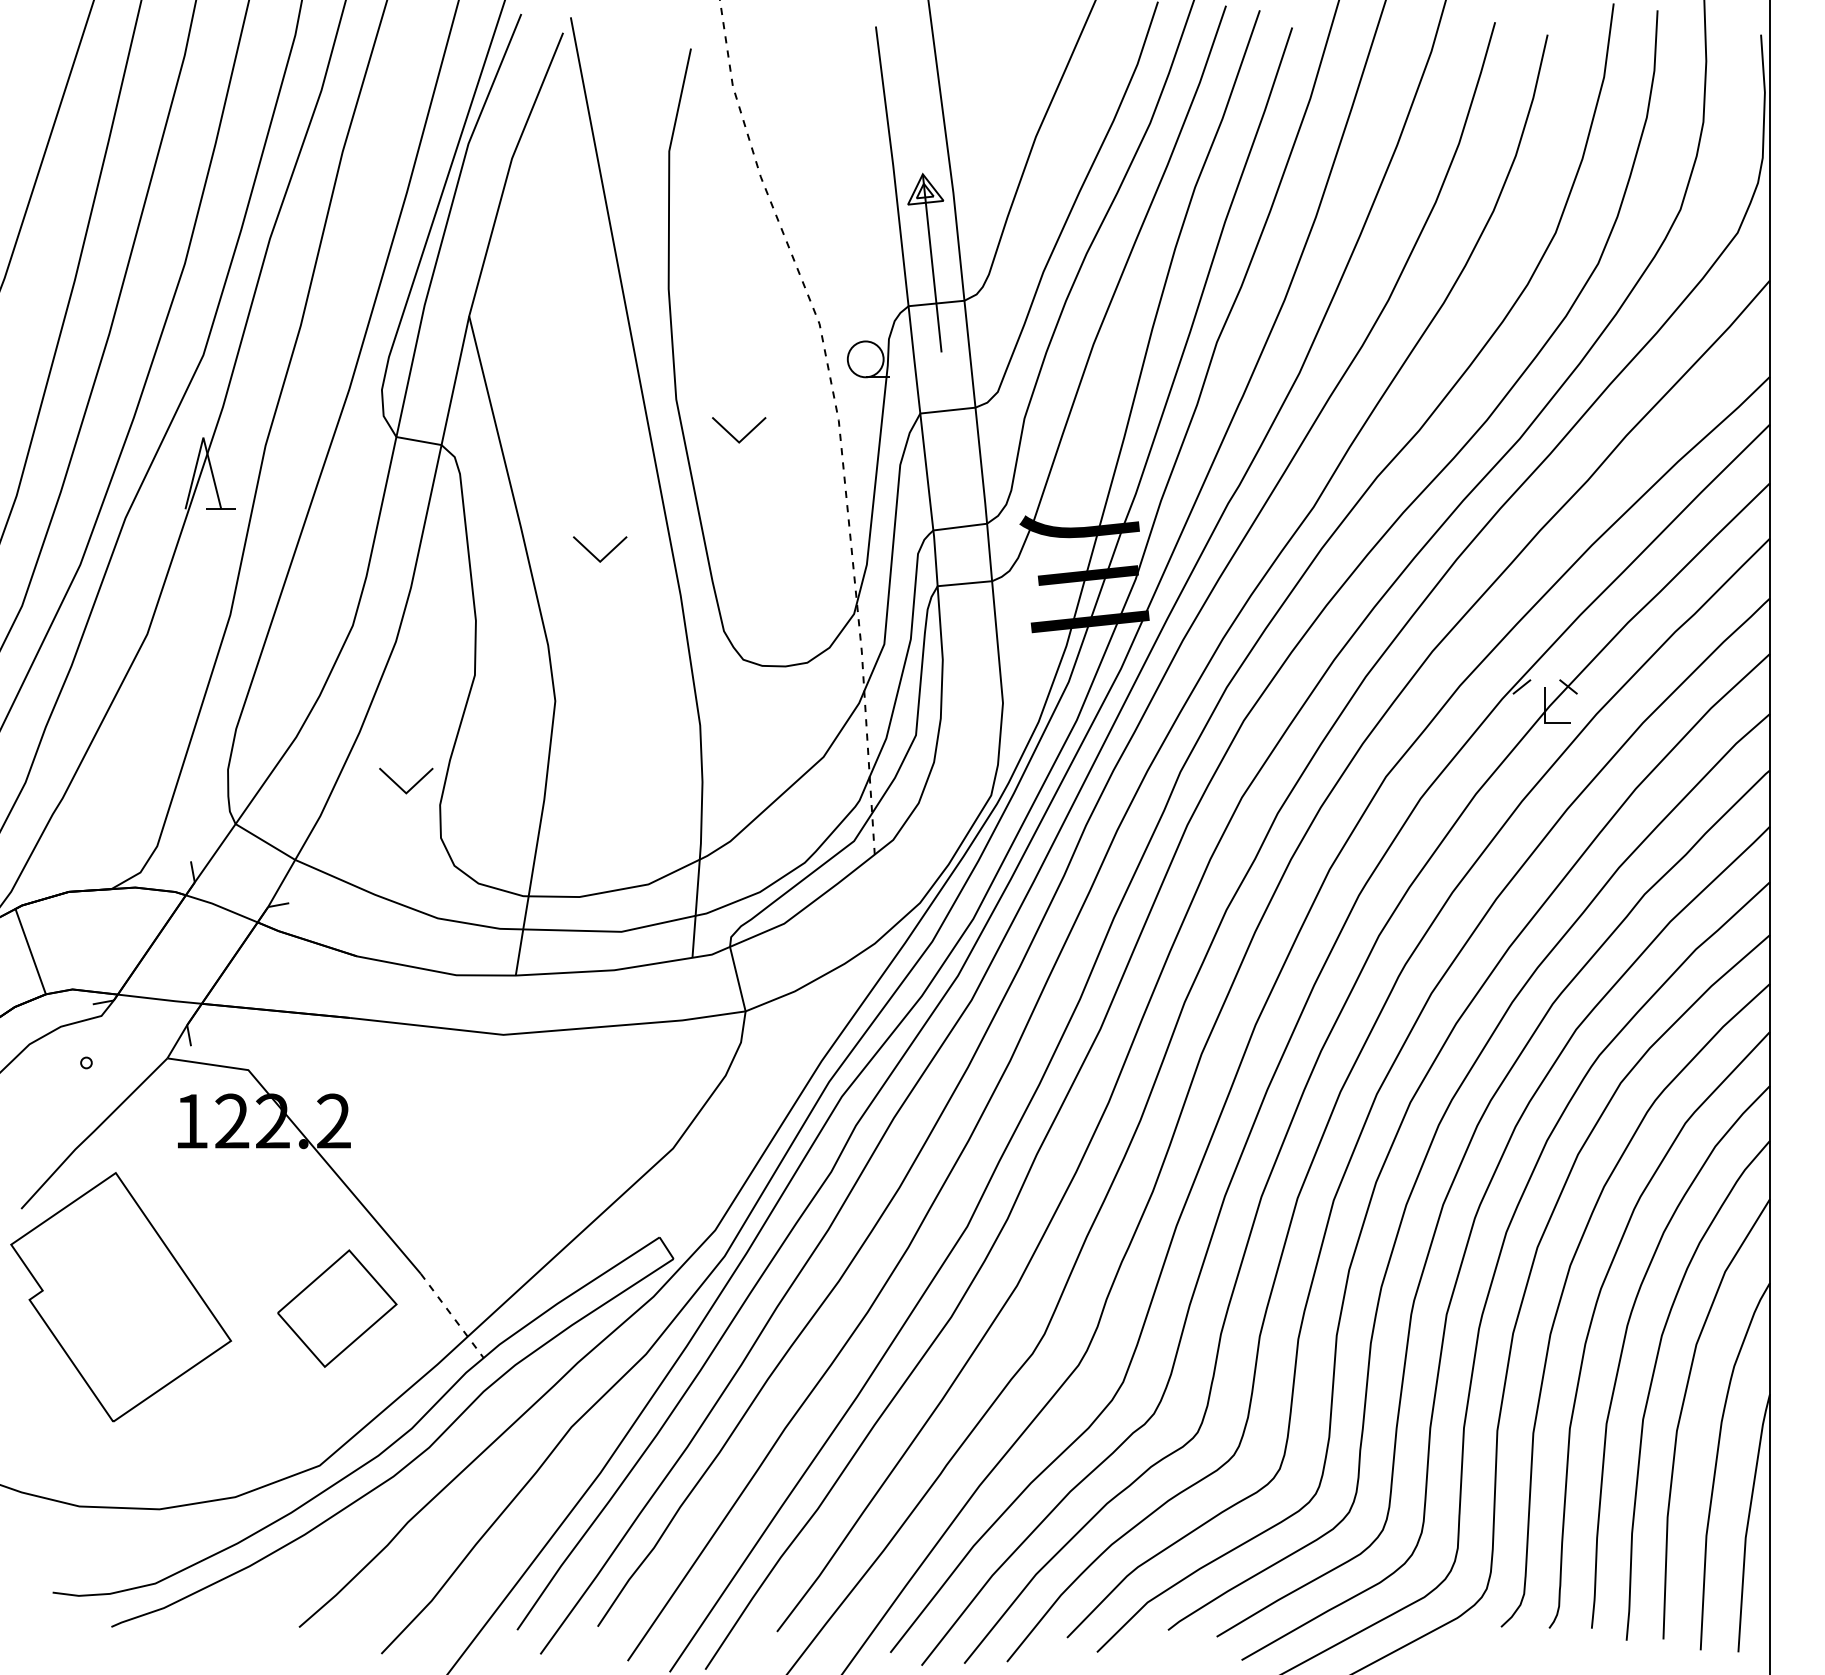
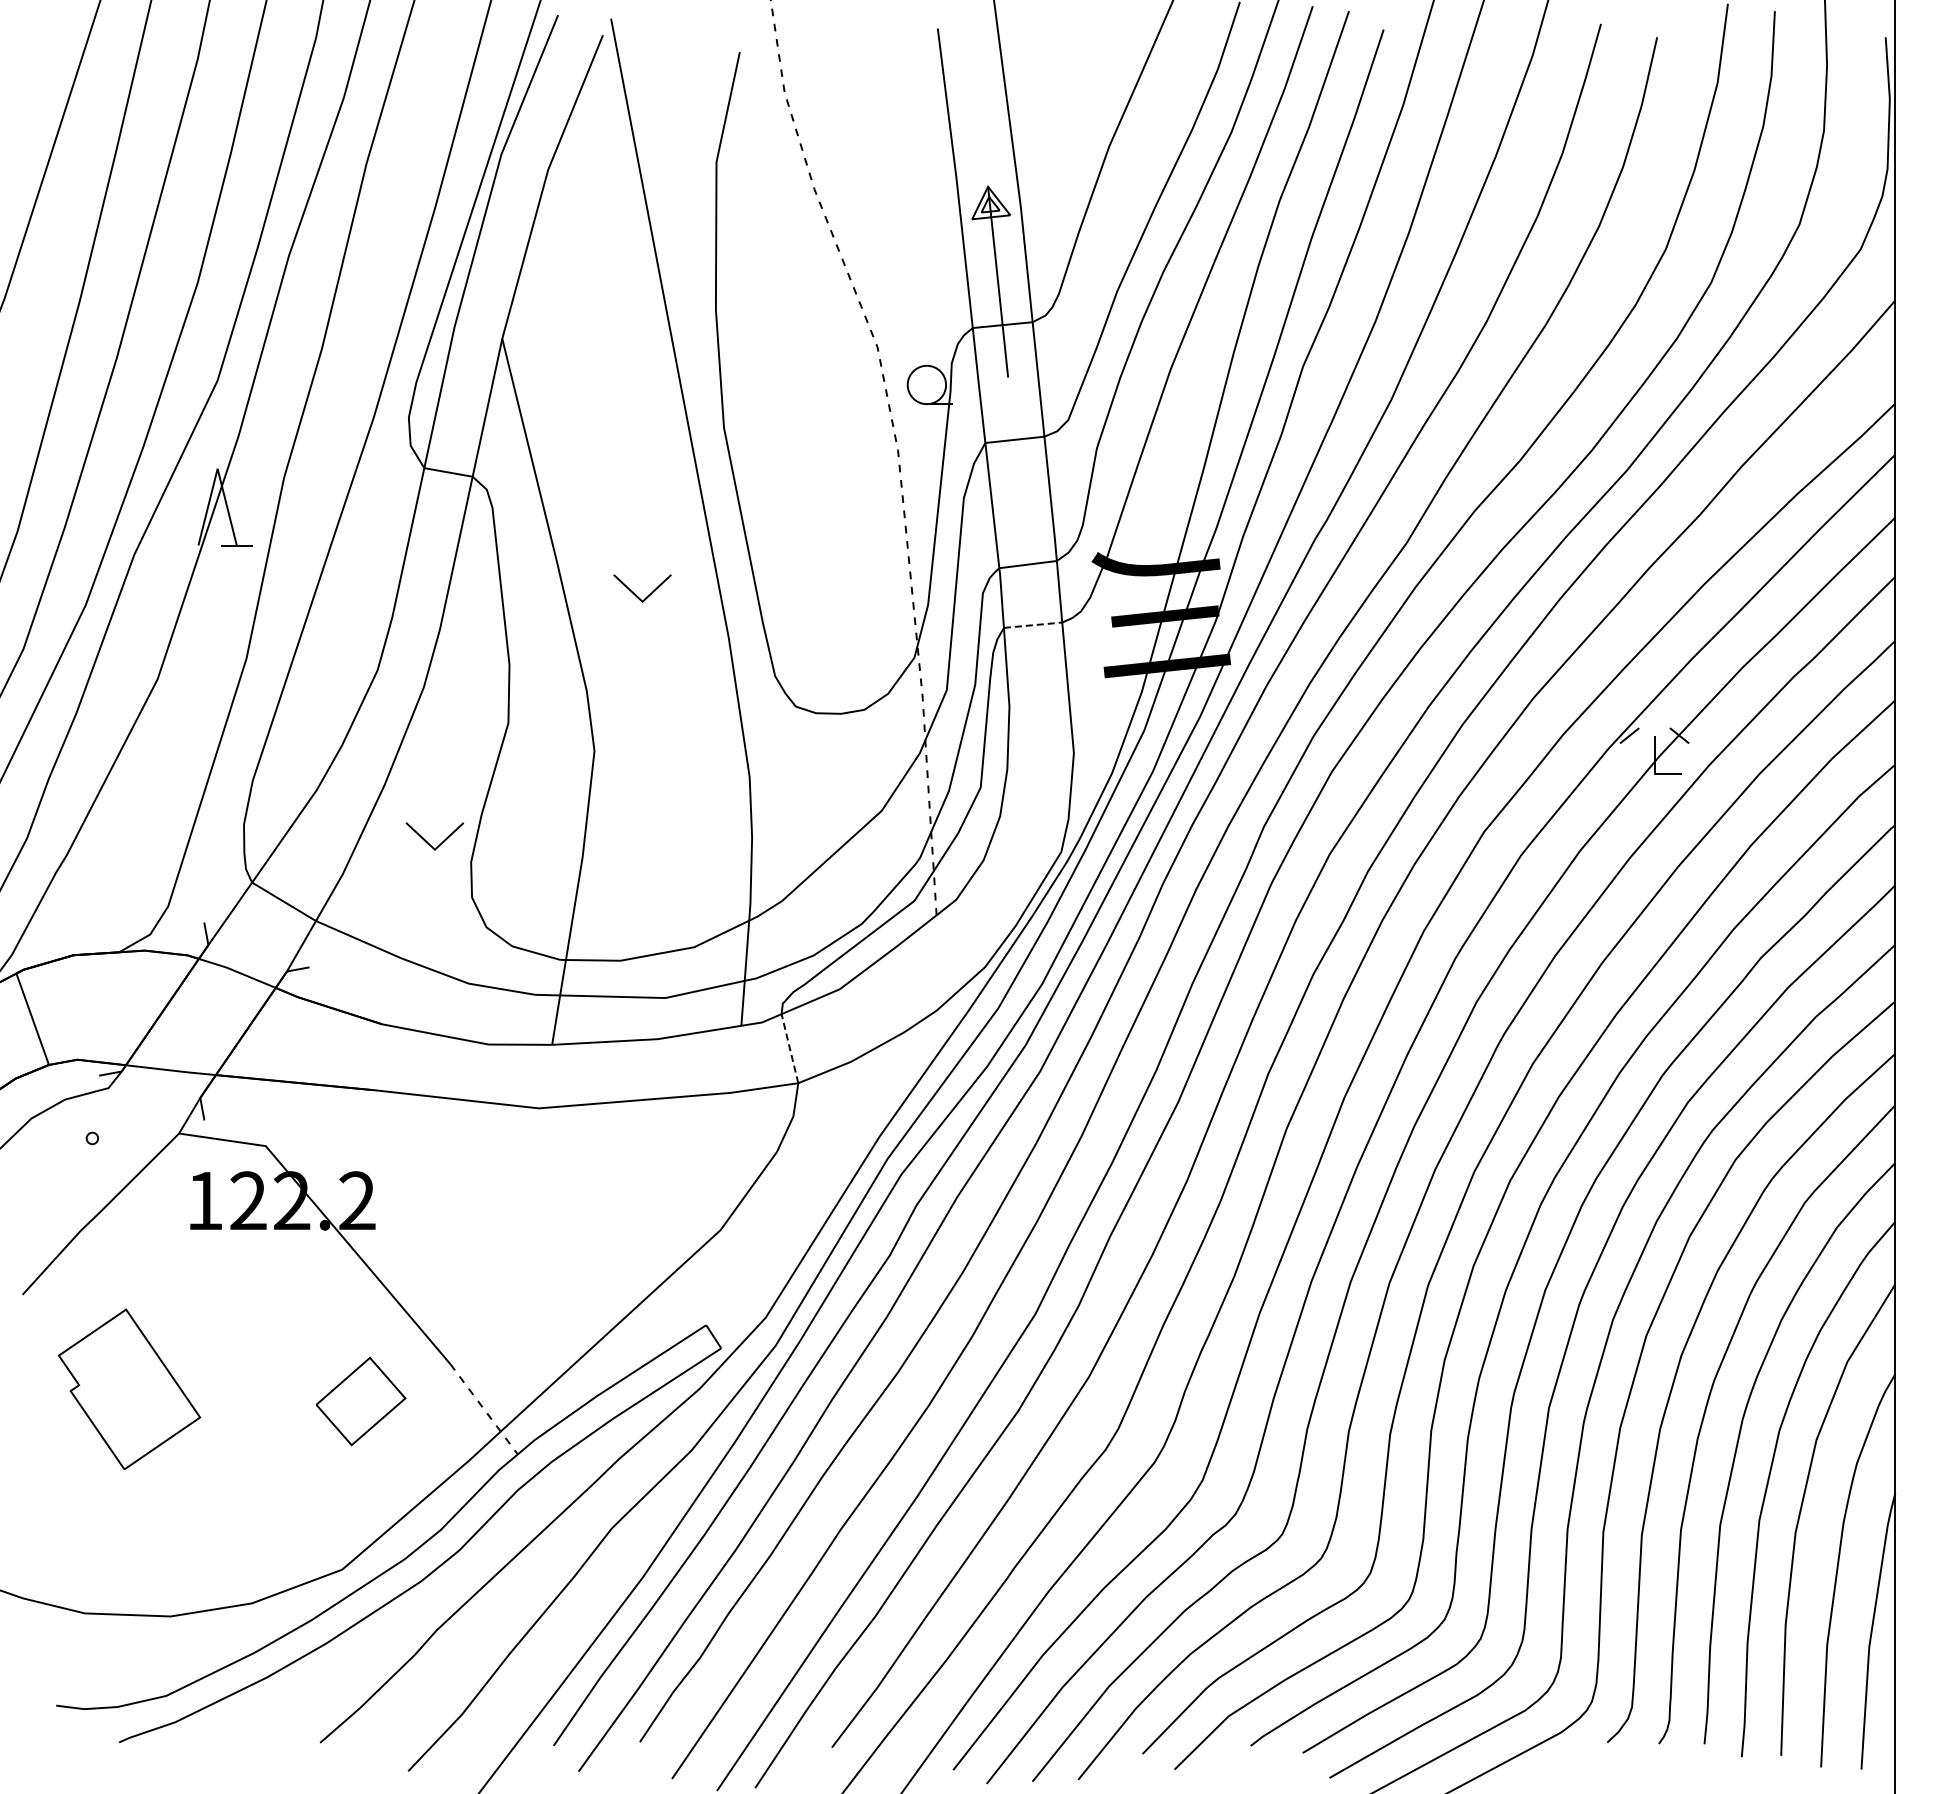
part: (743, 437) -> (795, 468), removed
line: (965, 583) -> (1033, 625), solid -> dashed
line: (737, 978) -> (789, 1048), solid -> dashed
part: (121, 1297) -> (129, 1389), size x0.6
part: (336, 1308) -> (360, 1401), size x0.7

